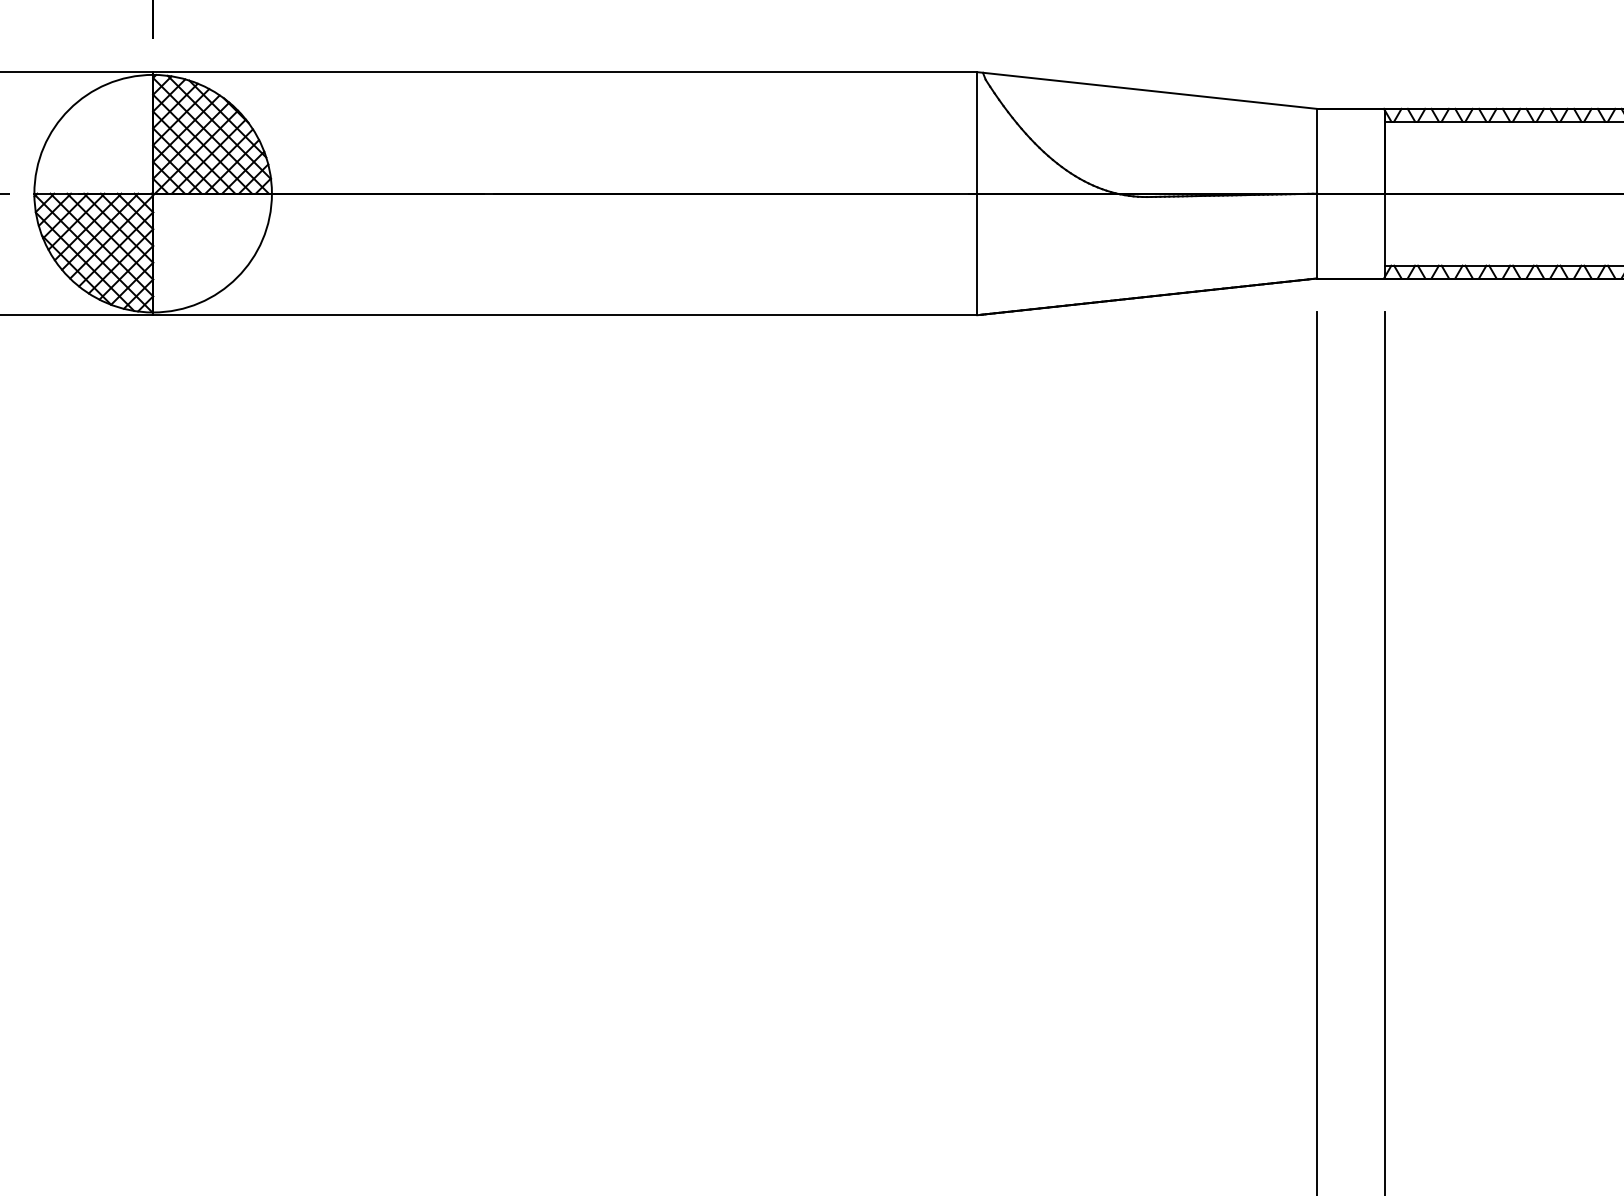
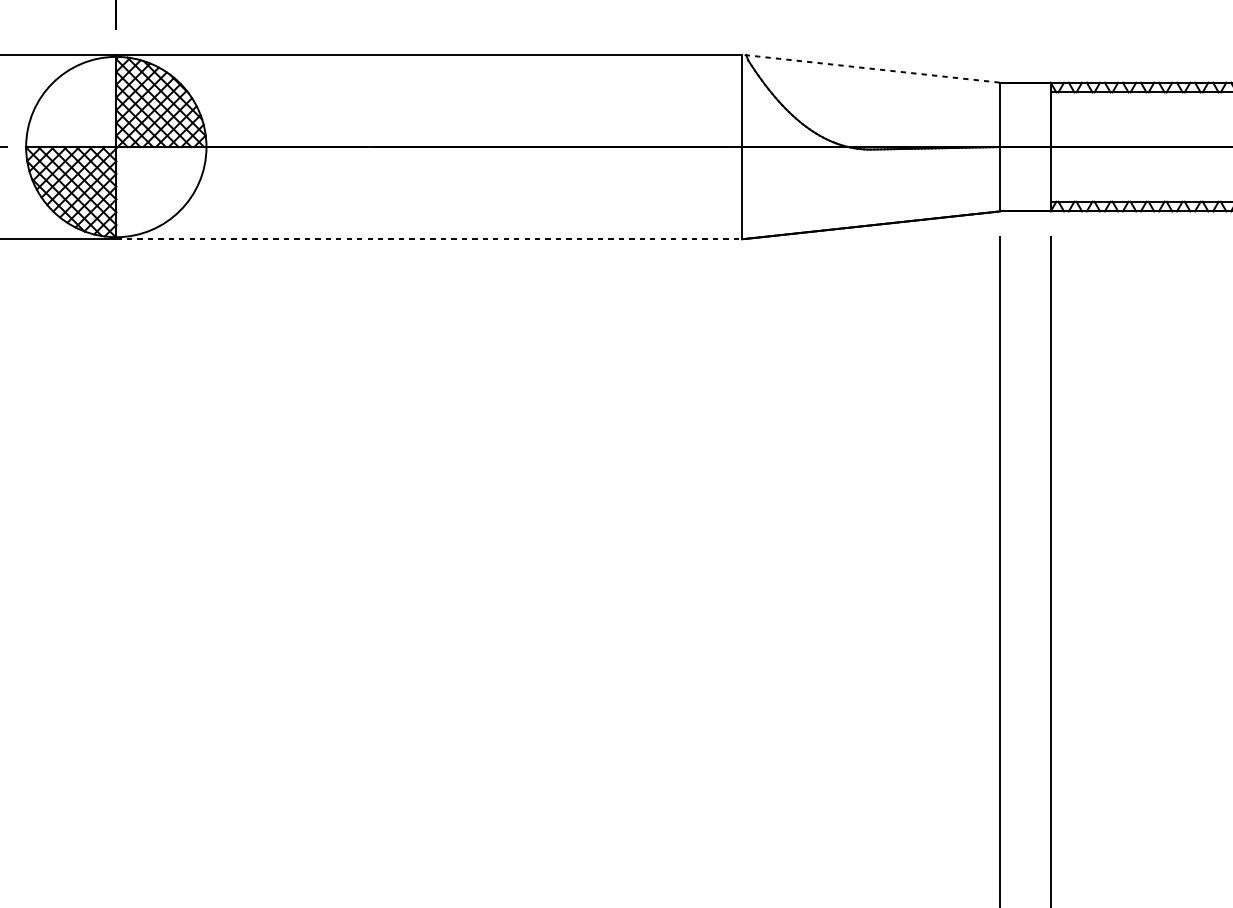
line: (1147, 90) -> (871, 68), solid -> dashed
line: (565, 315) -> (429, 239), solid -> dashed

